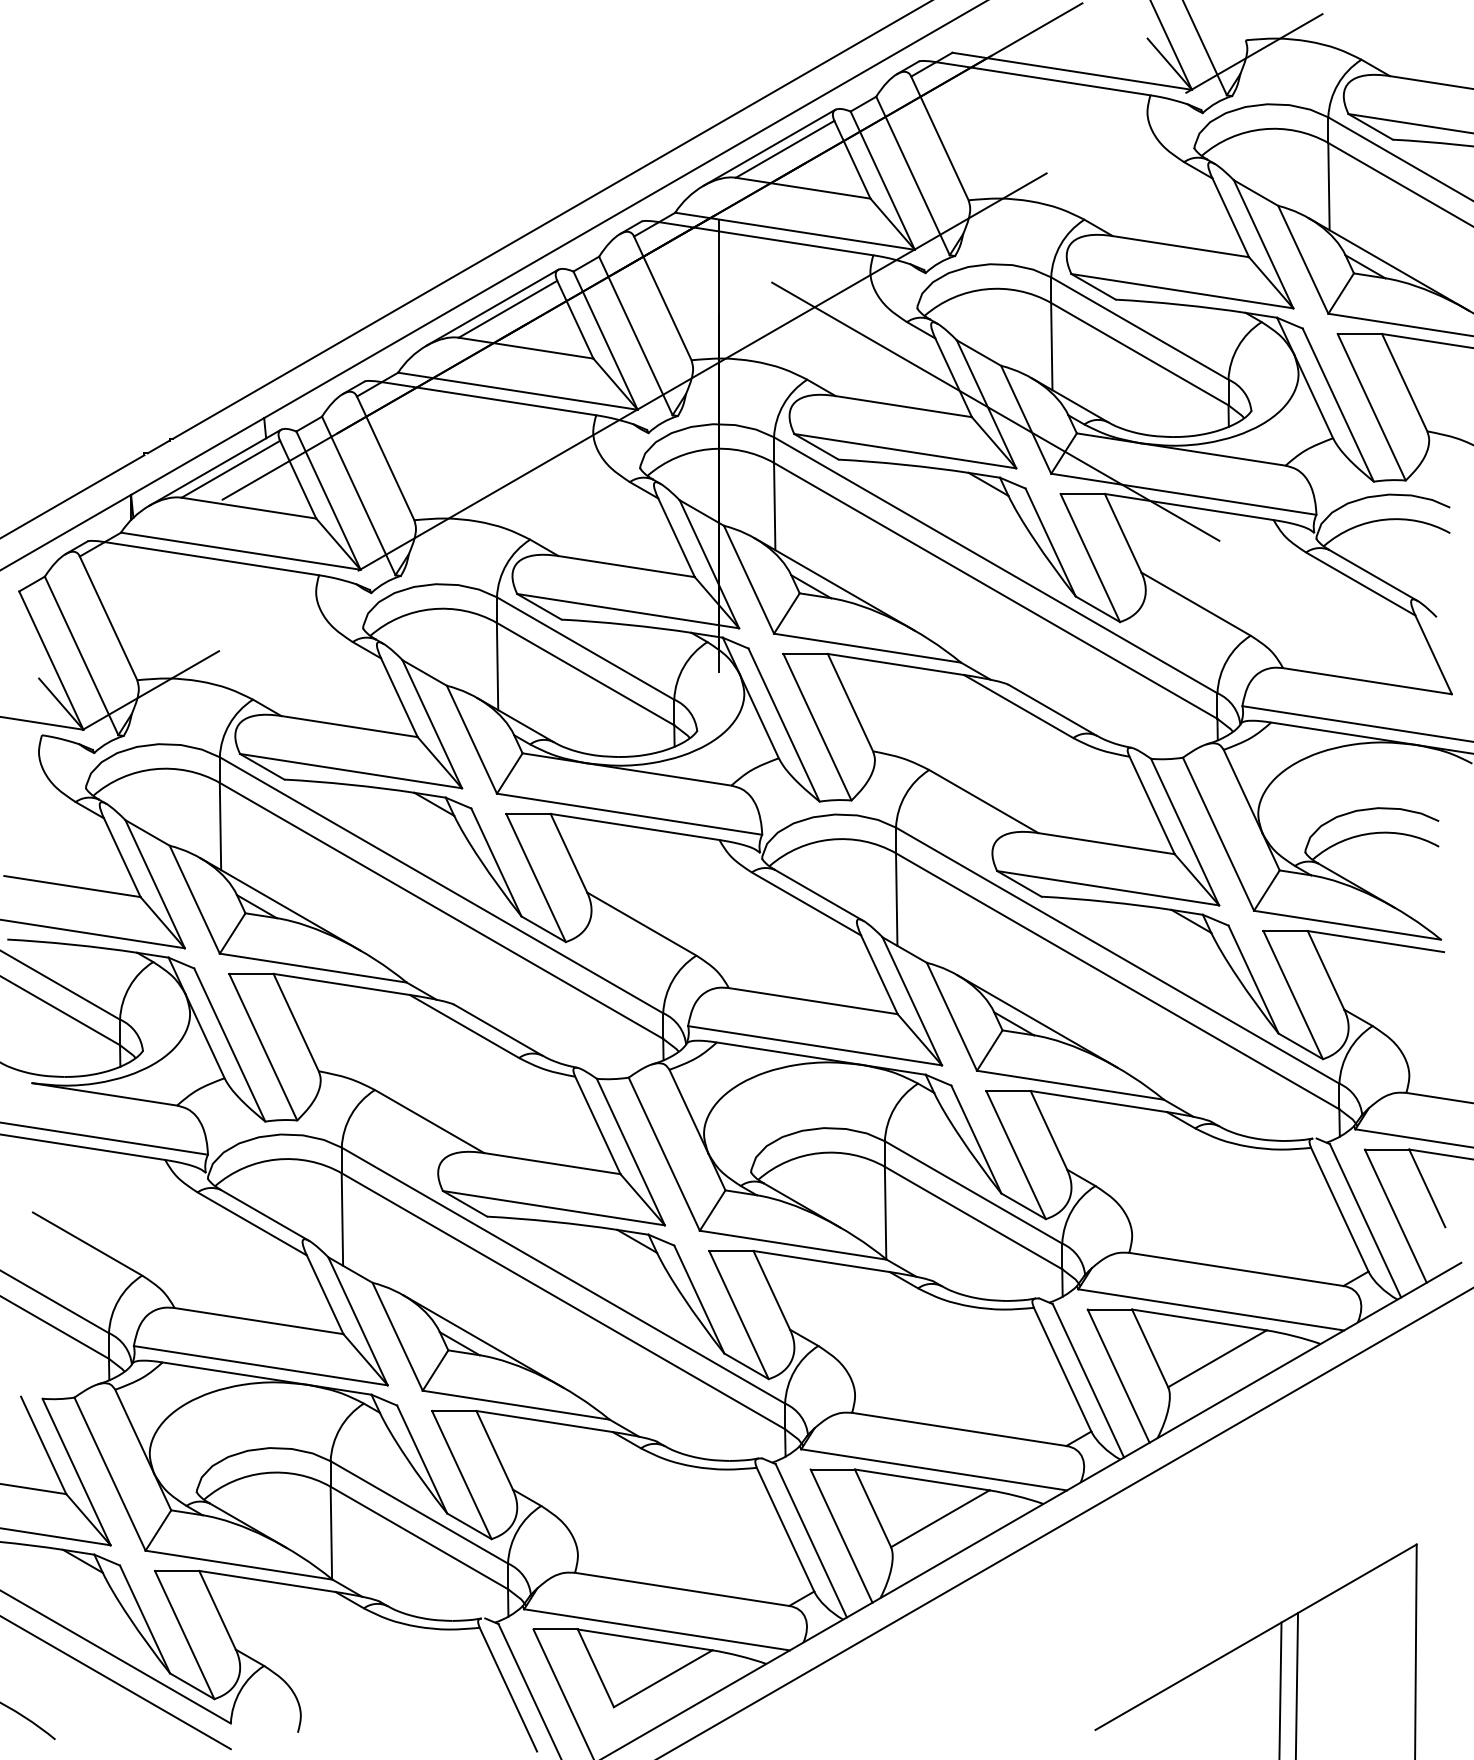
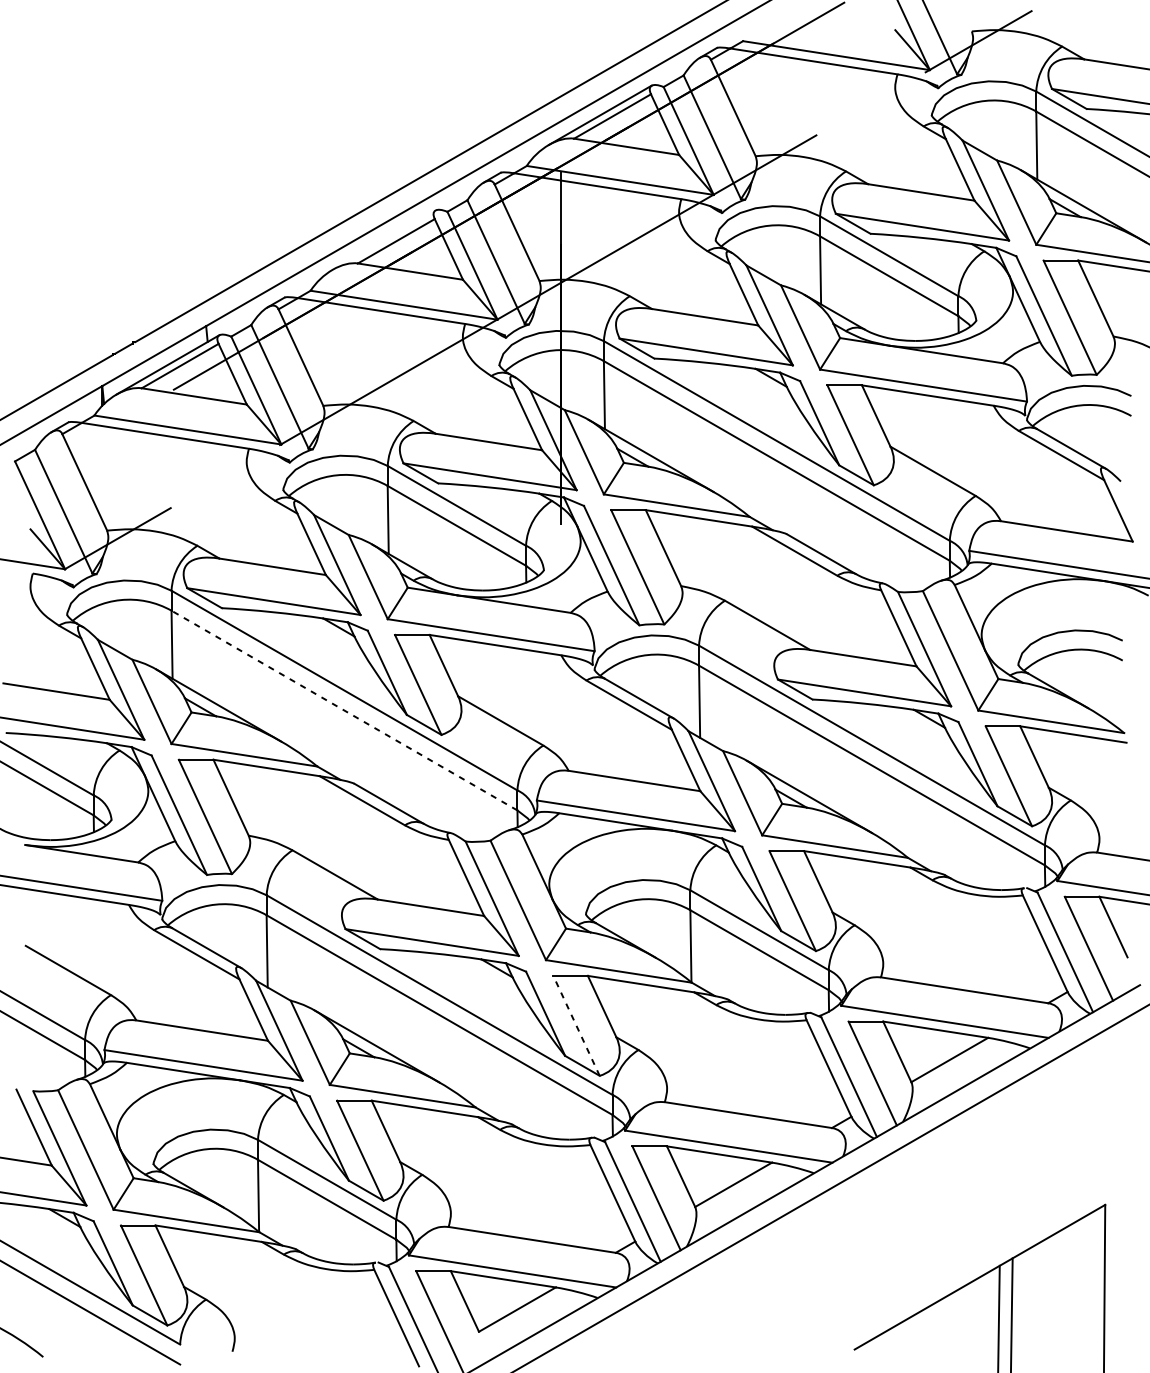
line: (492, 307) -> (384, 239), removed
line: (995, 411) -> (776, 321), removed
line: (441, 910) -> (344, 710), solid -> dashed
line: (738, 1315) -> (576, 1026), solid -> dashed

